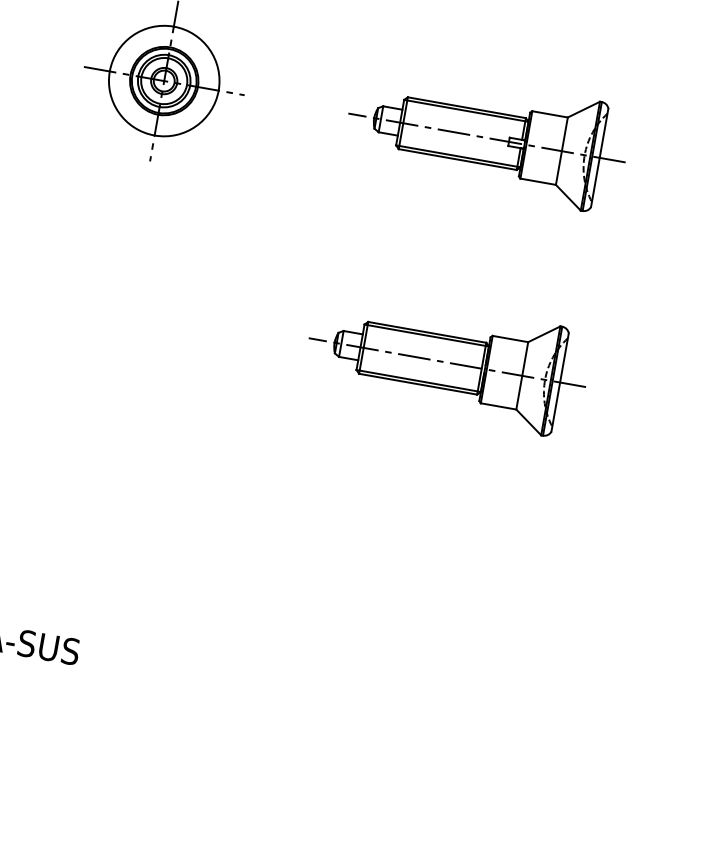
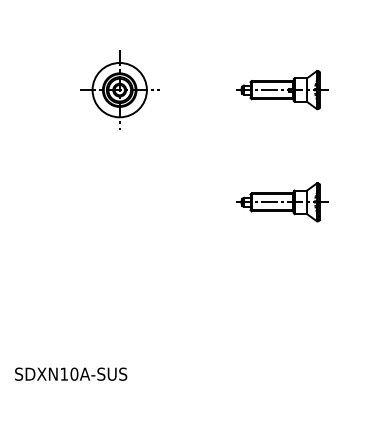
part: (486, 136) -> (280, 89), size x0.7
part: (446, 362) -> (280, 202), size x0.7

